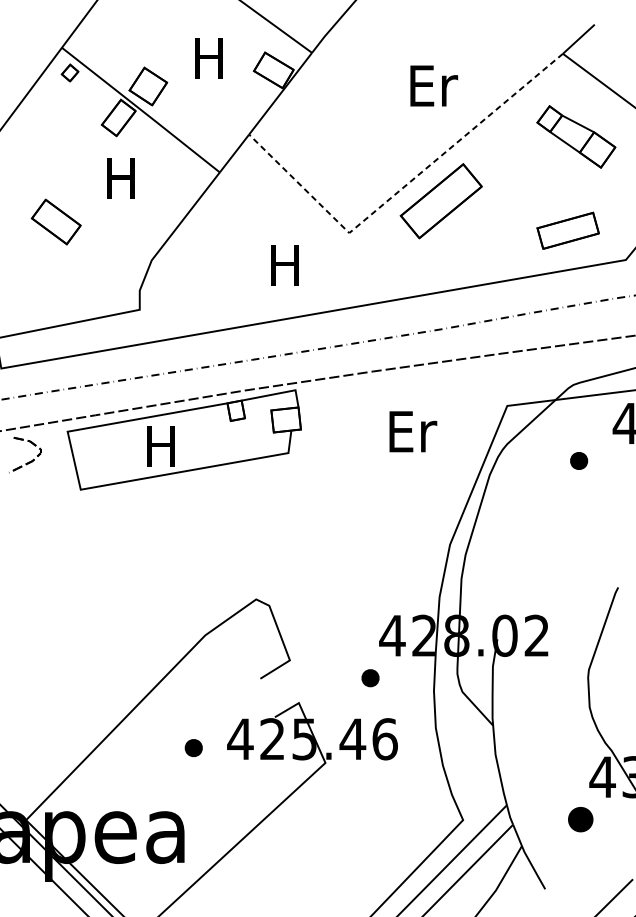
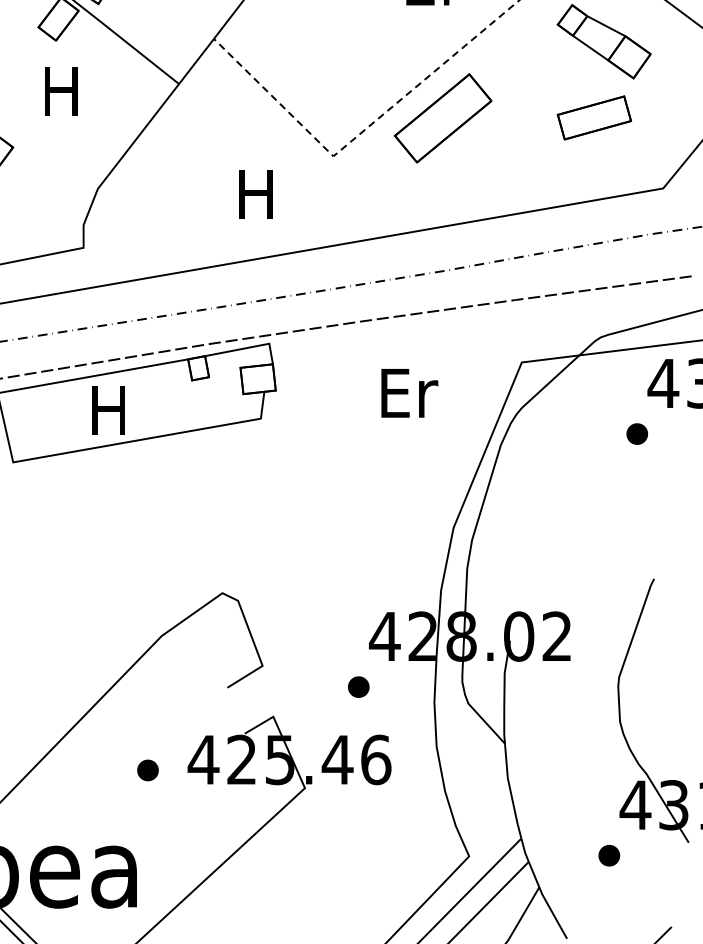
part: (567, 230) -> (593, 117), moved
part: (579, 460) -> (637, 433), moved
part: (580, 819) -> (609, 855), size x0.71

